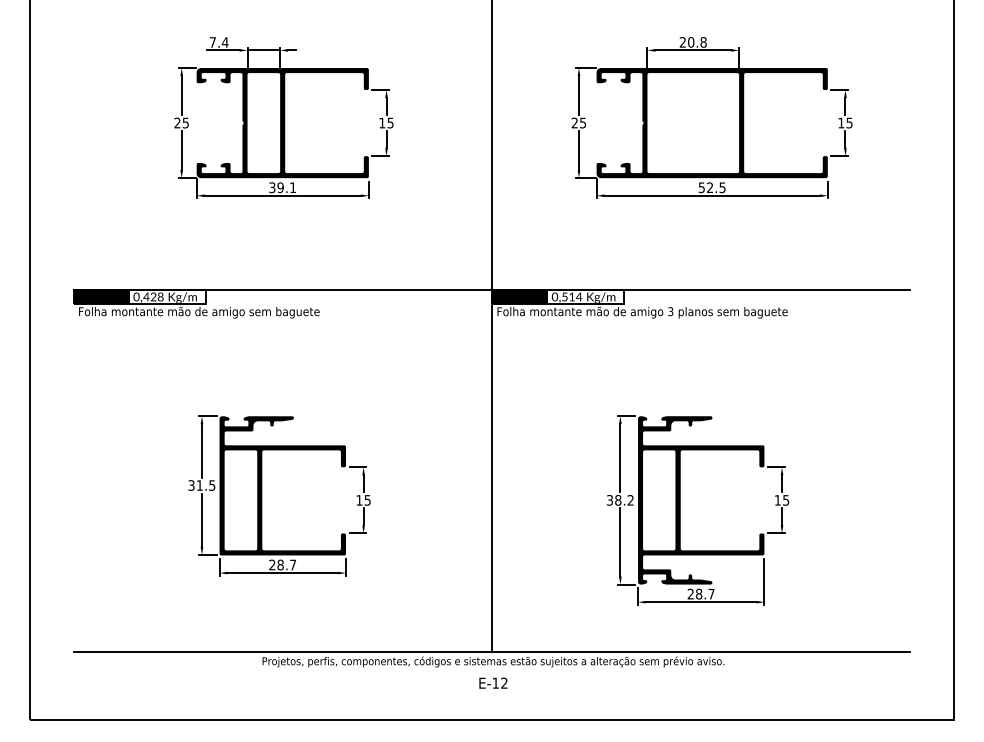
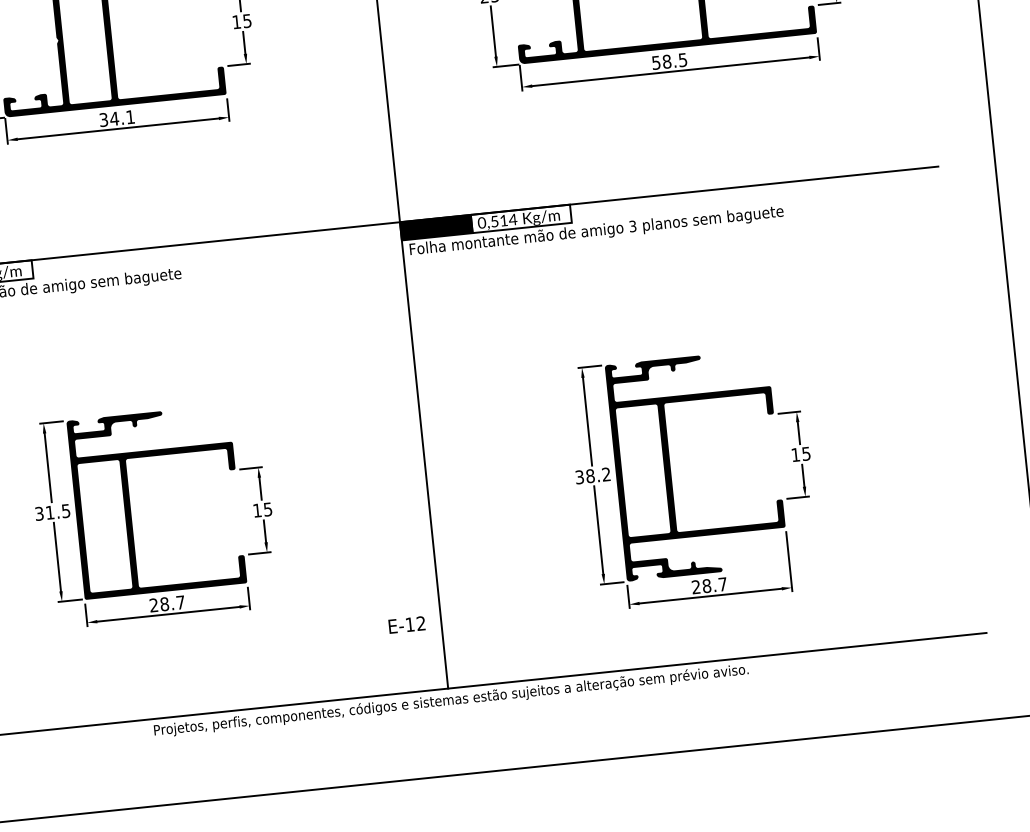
text: (280, 187) -> (114, 118), 39.1 -> 34.1
text: (710, 187) -> (667, 61), 52.5 -> 58.5
text: (493, 682) -> (407, 624), moved

